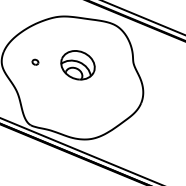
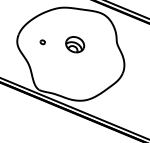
part: (78, 65) -> (75, 44), size x0.71

